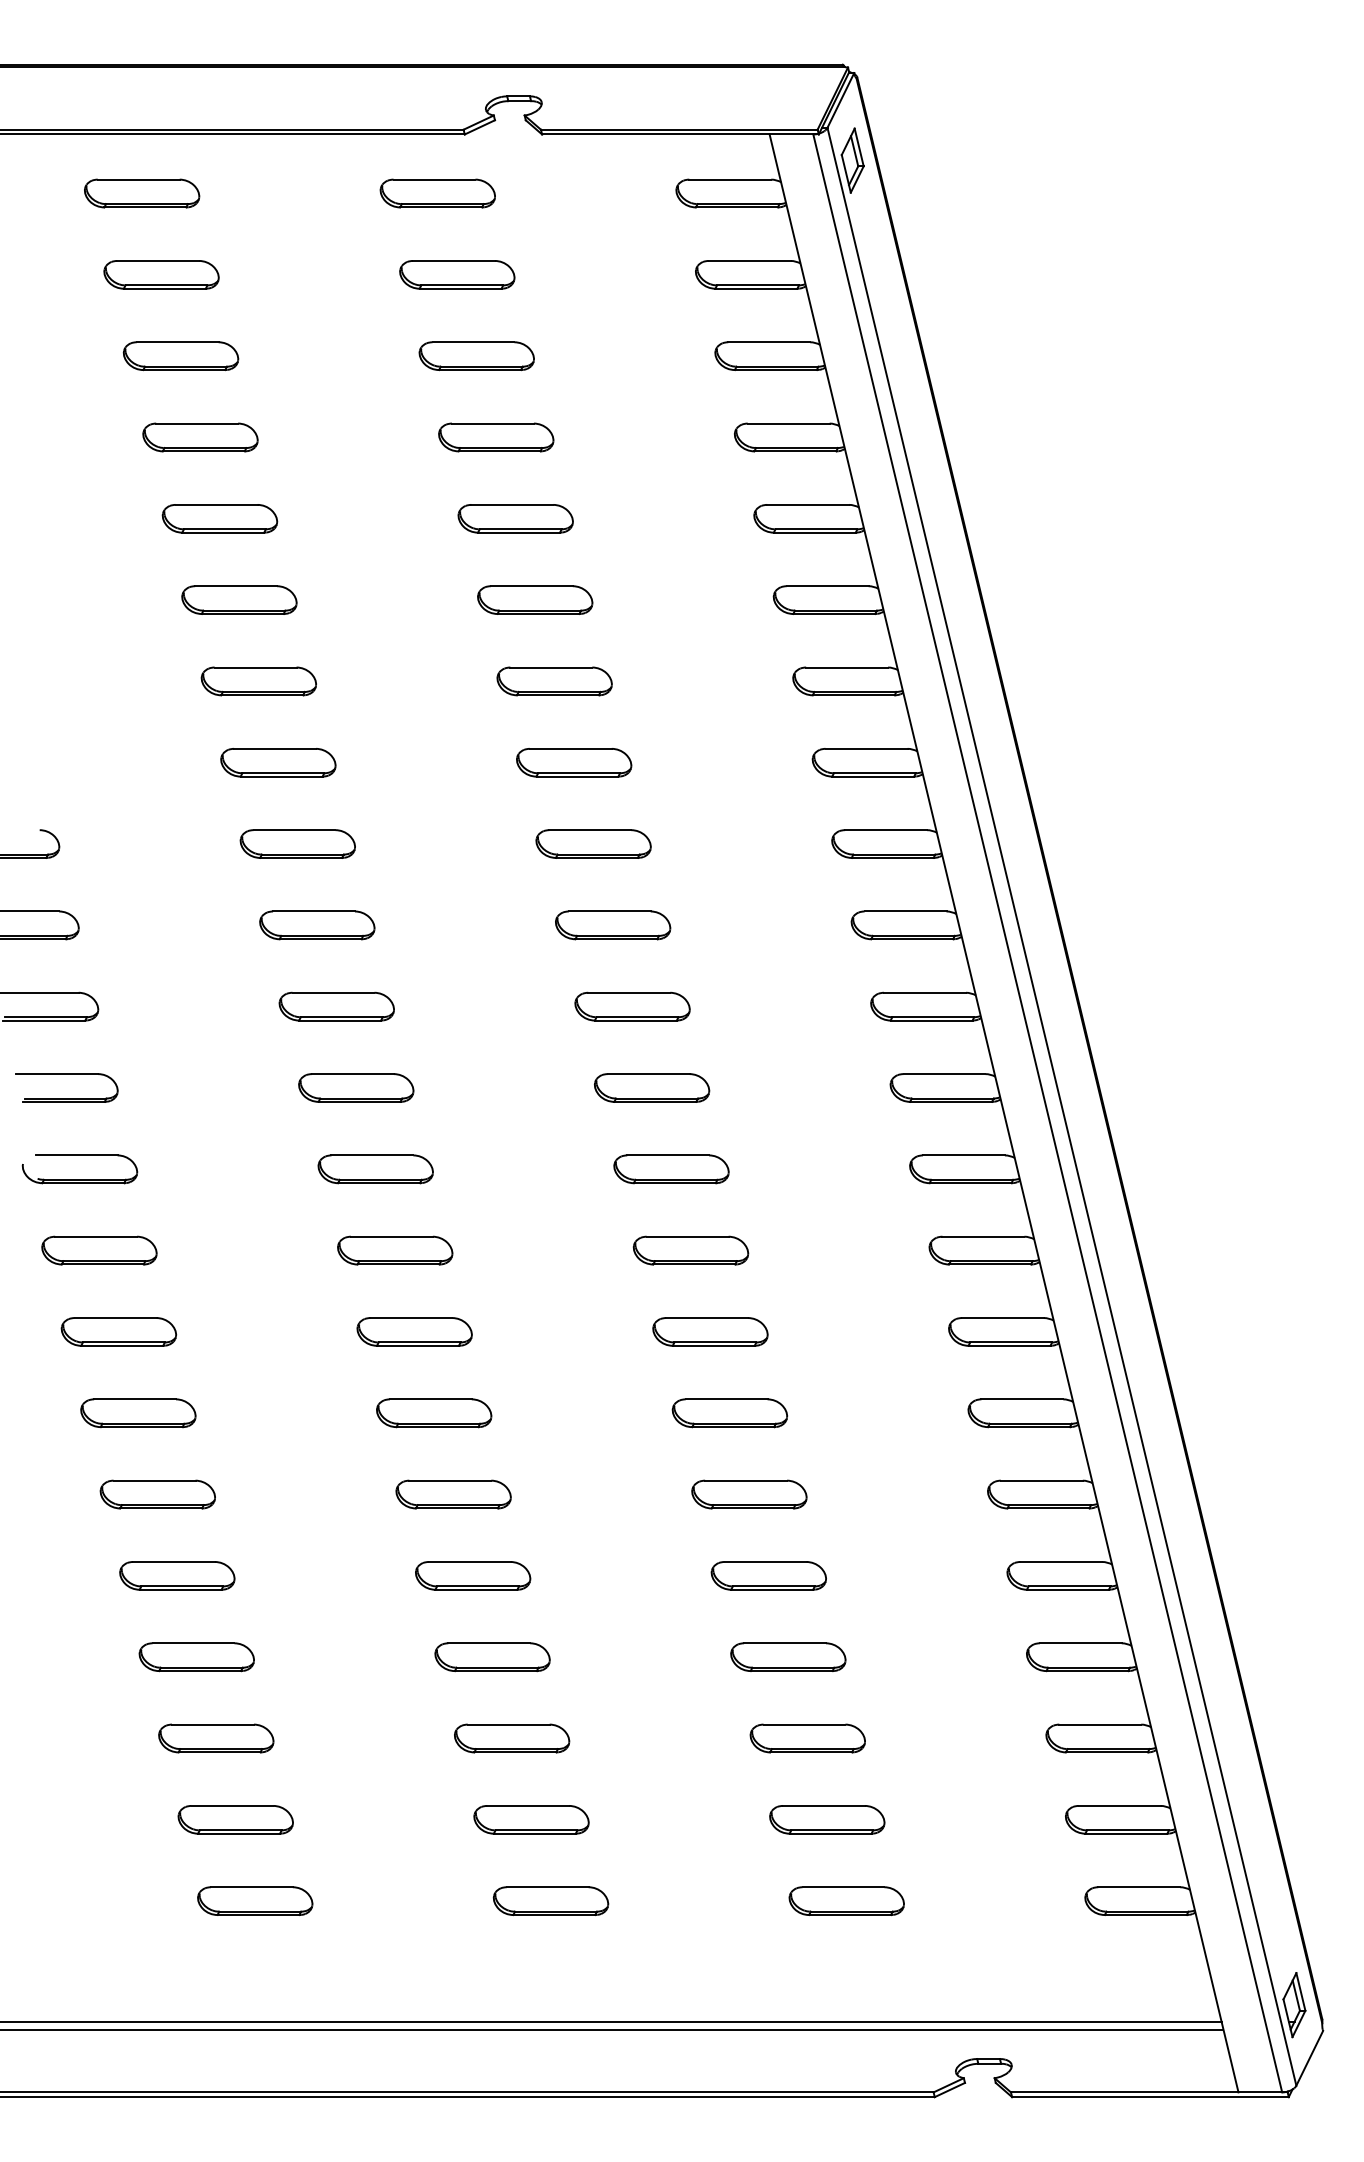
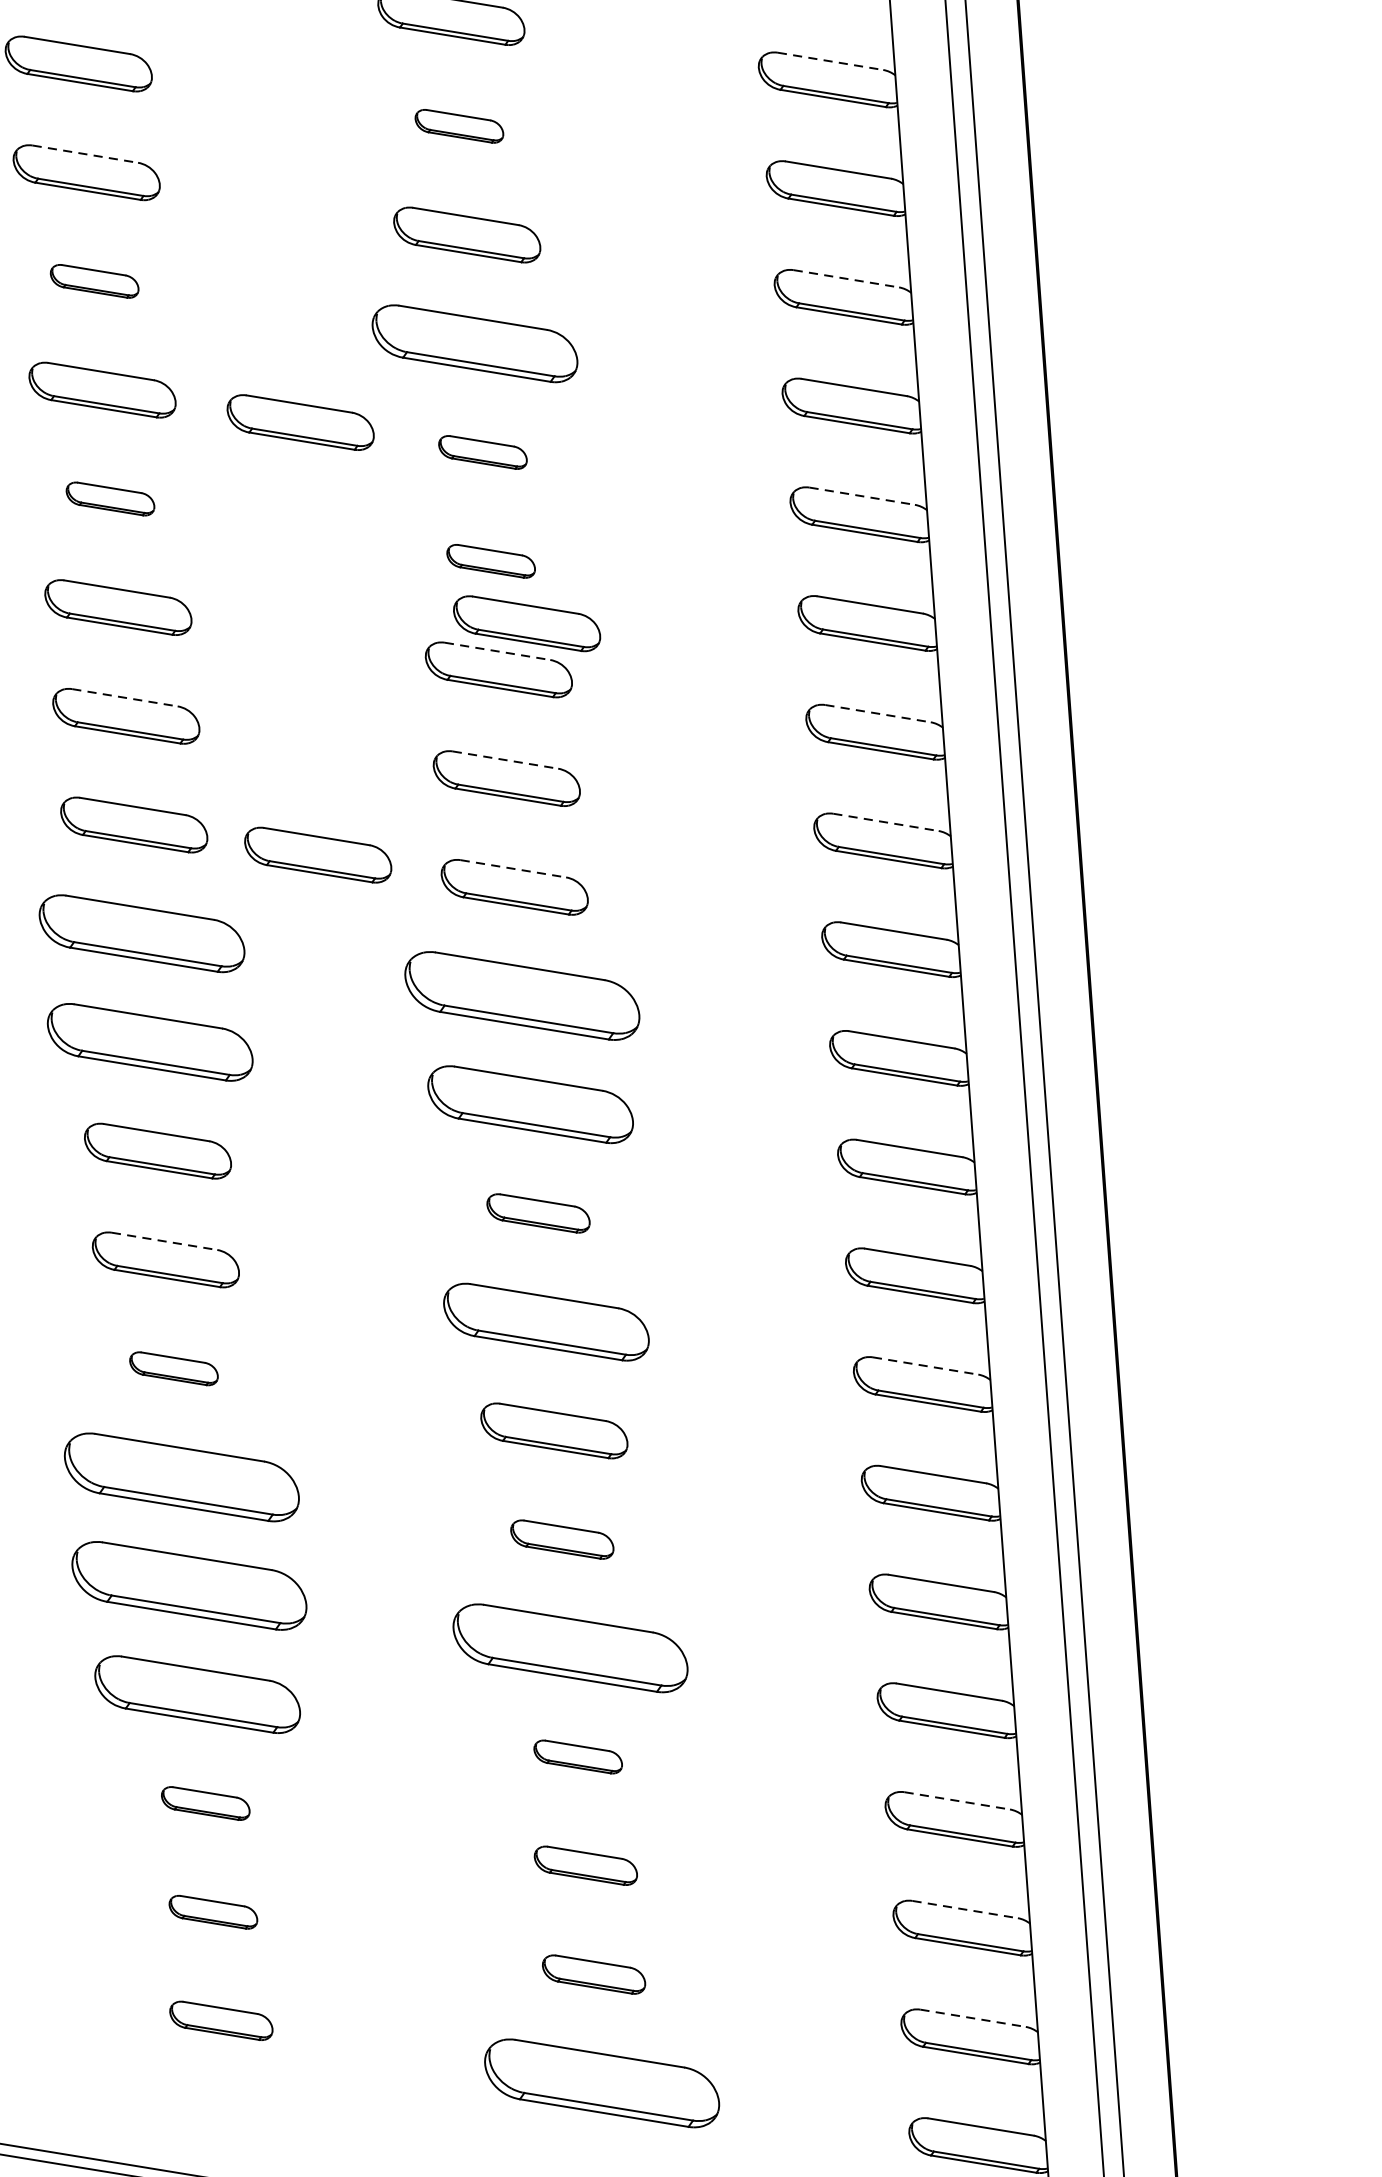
line: (769, 342) -> (830, 61), solid -> dashed
part: (496, 437) -> (459, 126), size x0.6
line: (216, 504) -> (85, 153), solid -> dashed
line: (808, 504) -> (846, 278), solid -> dashed
part: (239, 599) -> (94, 280), size x0.6
part: (535, 599) -> (475, 343), size x1.4
line: (847, 667) -> (862, 496), solid -> dashed
part: (412, 681) -> (300, 422), added
part: (554, 681) -> (482, 452), size x0.6
part: (278, 762) -> (110, 498), size x0.6
part: (574, 762) -> (491, 560), size x0.6
part: (609, 805) -> (527, 623), added
line: (590, 830) -> (497, 651), solid -> dashed
line: (886, 830) -> (878, 714), solid -> dashed
line: (314, 911) -> (125, 697), solid -> dashed
line: (609, 911) -> (505, 760), solid -> dashed
line: (905, 911) -> (885, 822), solid -> dashed
line: (629, 992) -> (513, 868), solid -> dashed
part: (479, 1006) -> (317, 854), added
part: (356, 1087) -> (142, 933), size x1.4
part: (652, 1087) -> (523, 995), size x1.6
part: (375, 1169) -> (149, 1042), size x1.4
part: (671, 1169) -> (530, 1105), size x1.4
part: (690, 1250) -> (537, 1213), size x0.7
line: (411, 1318) -> (164, 1241), solid -> dashed
line: (1002, 1318) -> (925, 1366), solid -> dashed
part: (710, 1331) -> (546, 1321), size x1.4
part: (434, 1413) -> (174, 1369), size x0.6
part: (453, 1494) -> (181, 1477), size x1.6
part: (749, 1494) -> (562, 1539), size x0.7
part: (473, 1575) -> (190, 1585), size x1.6
part: (768, 1575) -> (569, 1647), size x1.6
line: (1080, 1643) -> (956, 1801), solid -> dashed
part: (788, 1656) -> (578, 1756), size x0.6
part: (492, 1657) -> (197, 1695), size x1.4
line: (1100, 1724) -> (965, 1909), solid -> dashed
part: (512, 1738) -> (206, 1803), size x0.6
part: (807, 1738) -> (585, 1865), size x0.7
line: (1119, 1805) -> (972, 2017), solid -> dashed
part: (531, 1819) -> (213, 1911), size x0.6
part: (827, 1819) -> (594, 1974), size x0.7
part: (550, 1900) -> (220, 2020), size x0.7
part: (846, 1900) -> (601, 2082), size x1.6

